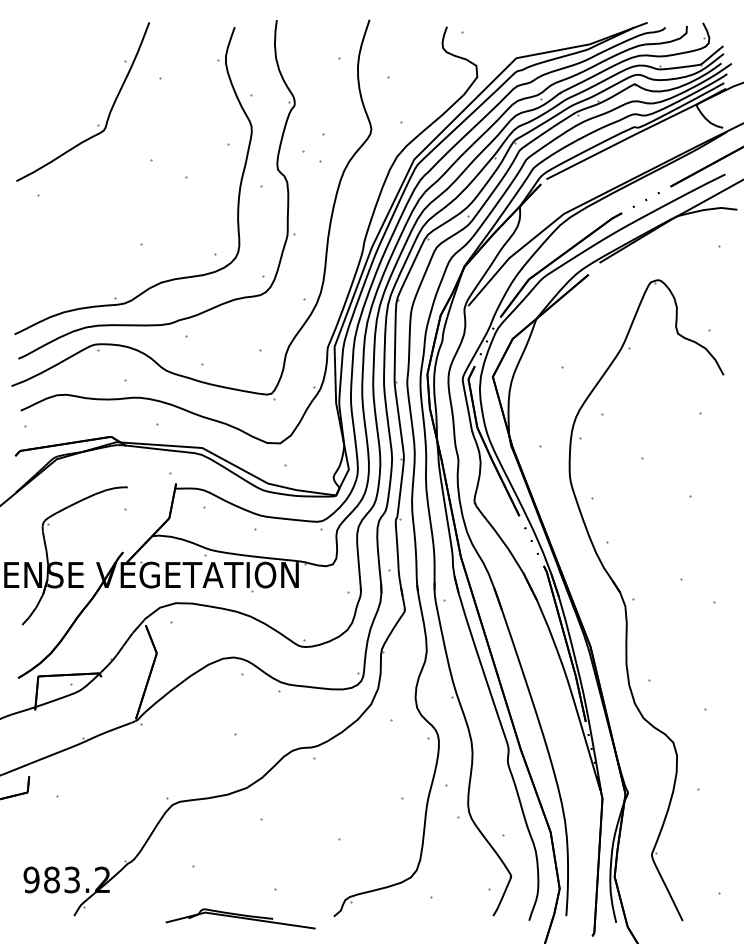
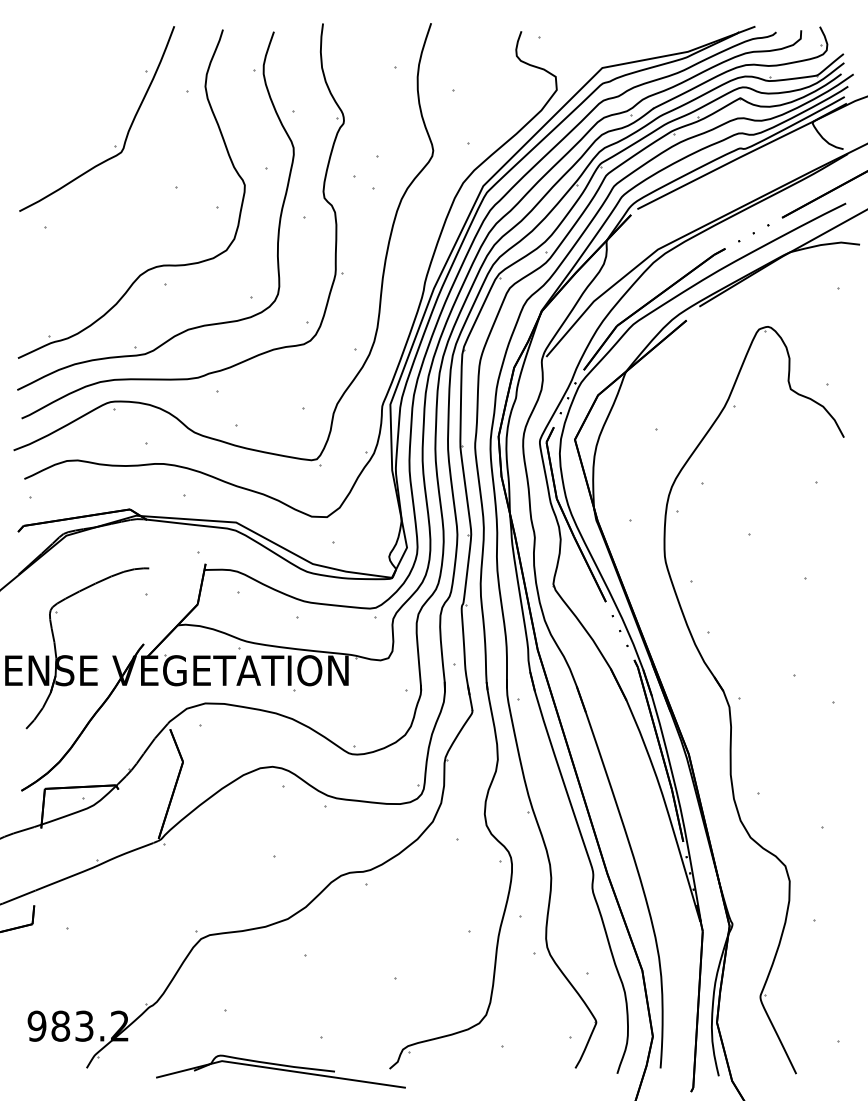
part: (134, 227) -> (157, 265), added
part: (240, 918) -> (280, 1071), size x1.43

